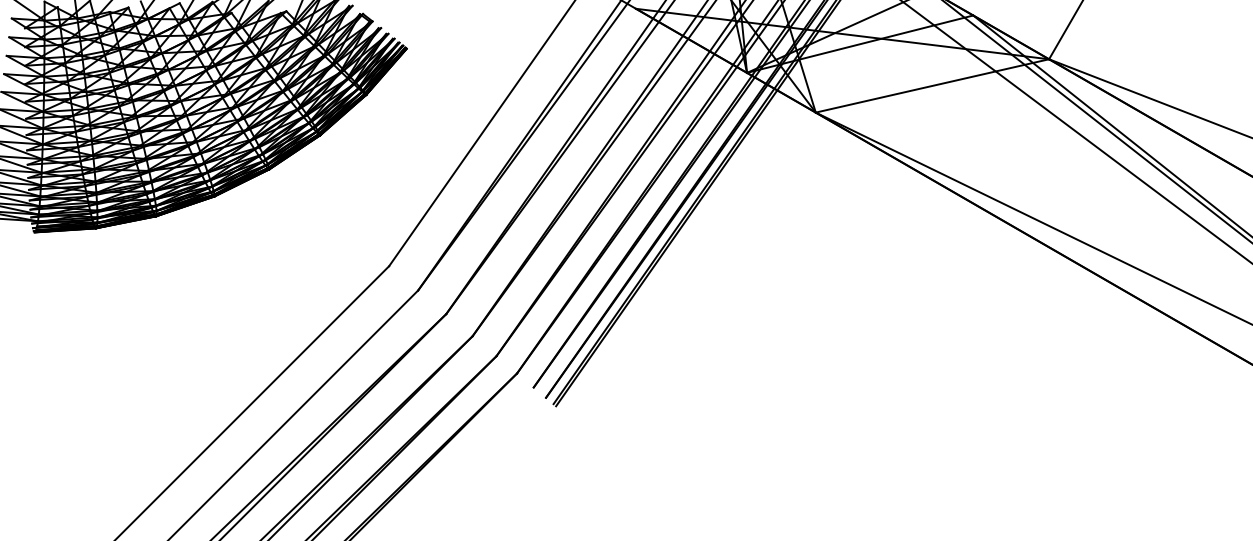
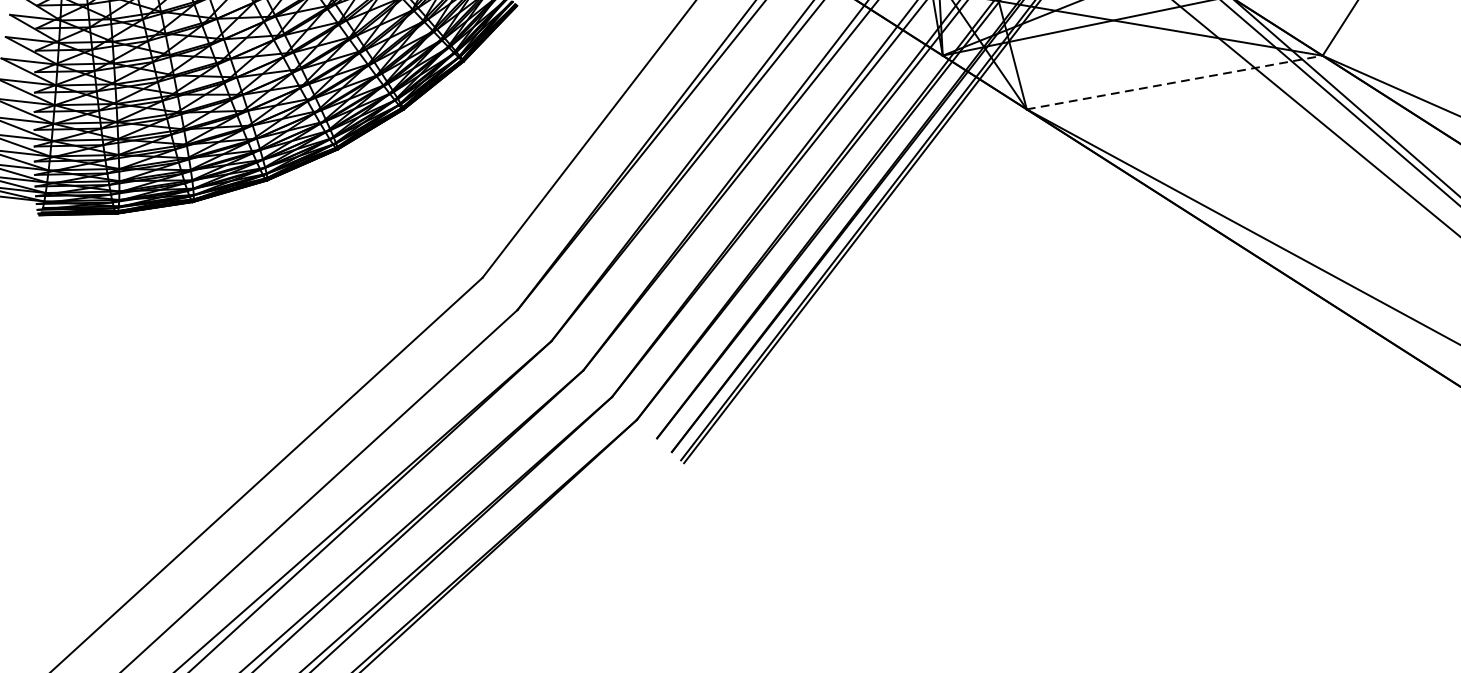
line: (932, 85) -> (1174, 82), solid -> dashed

